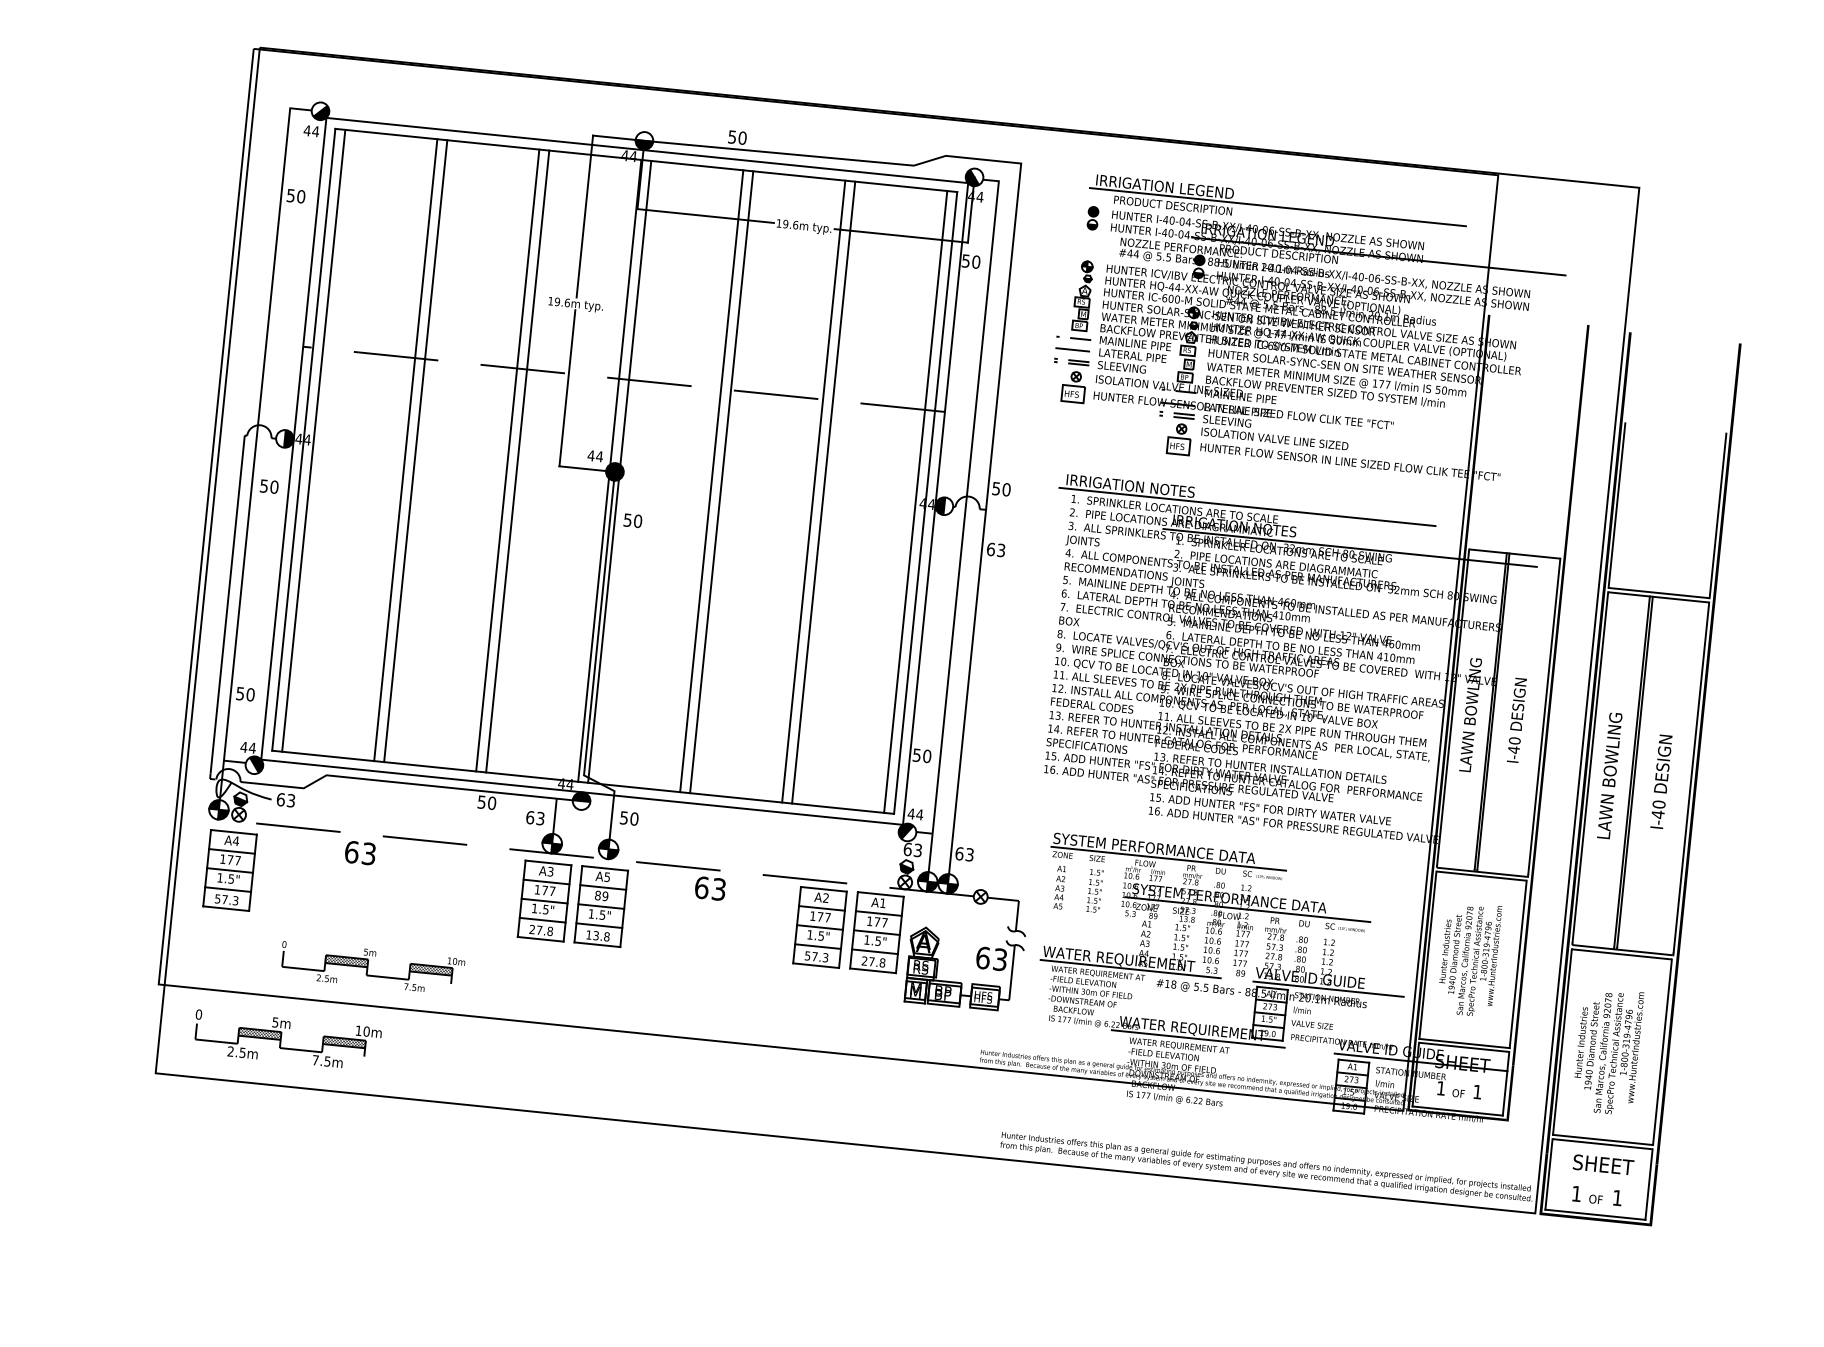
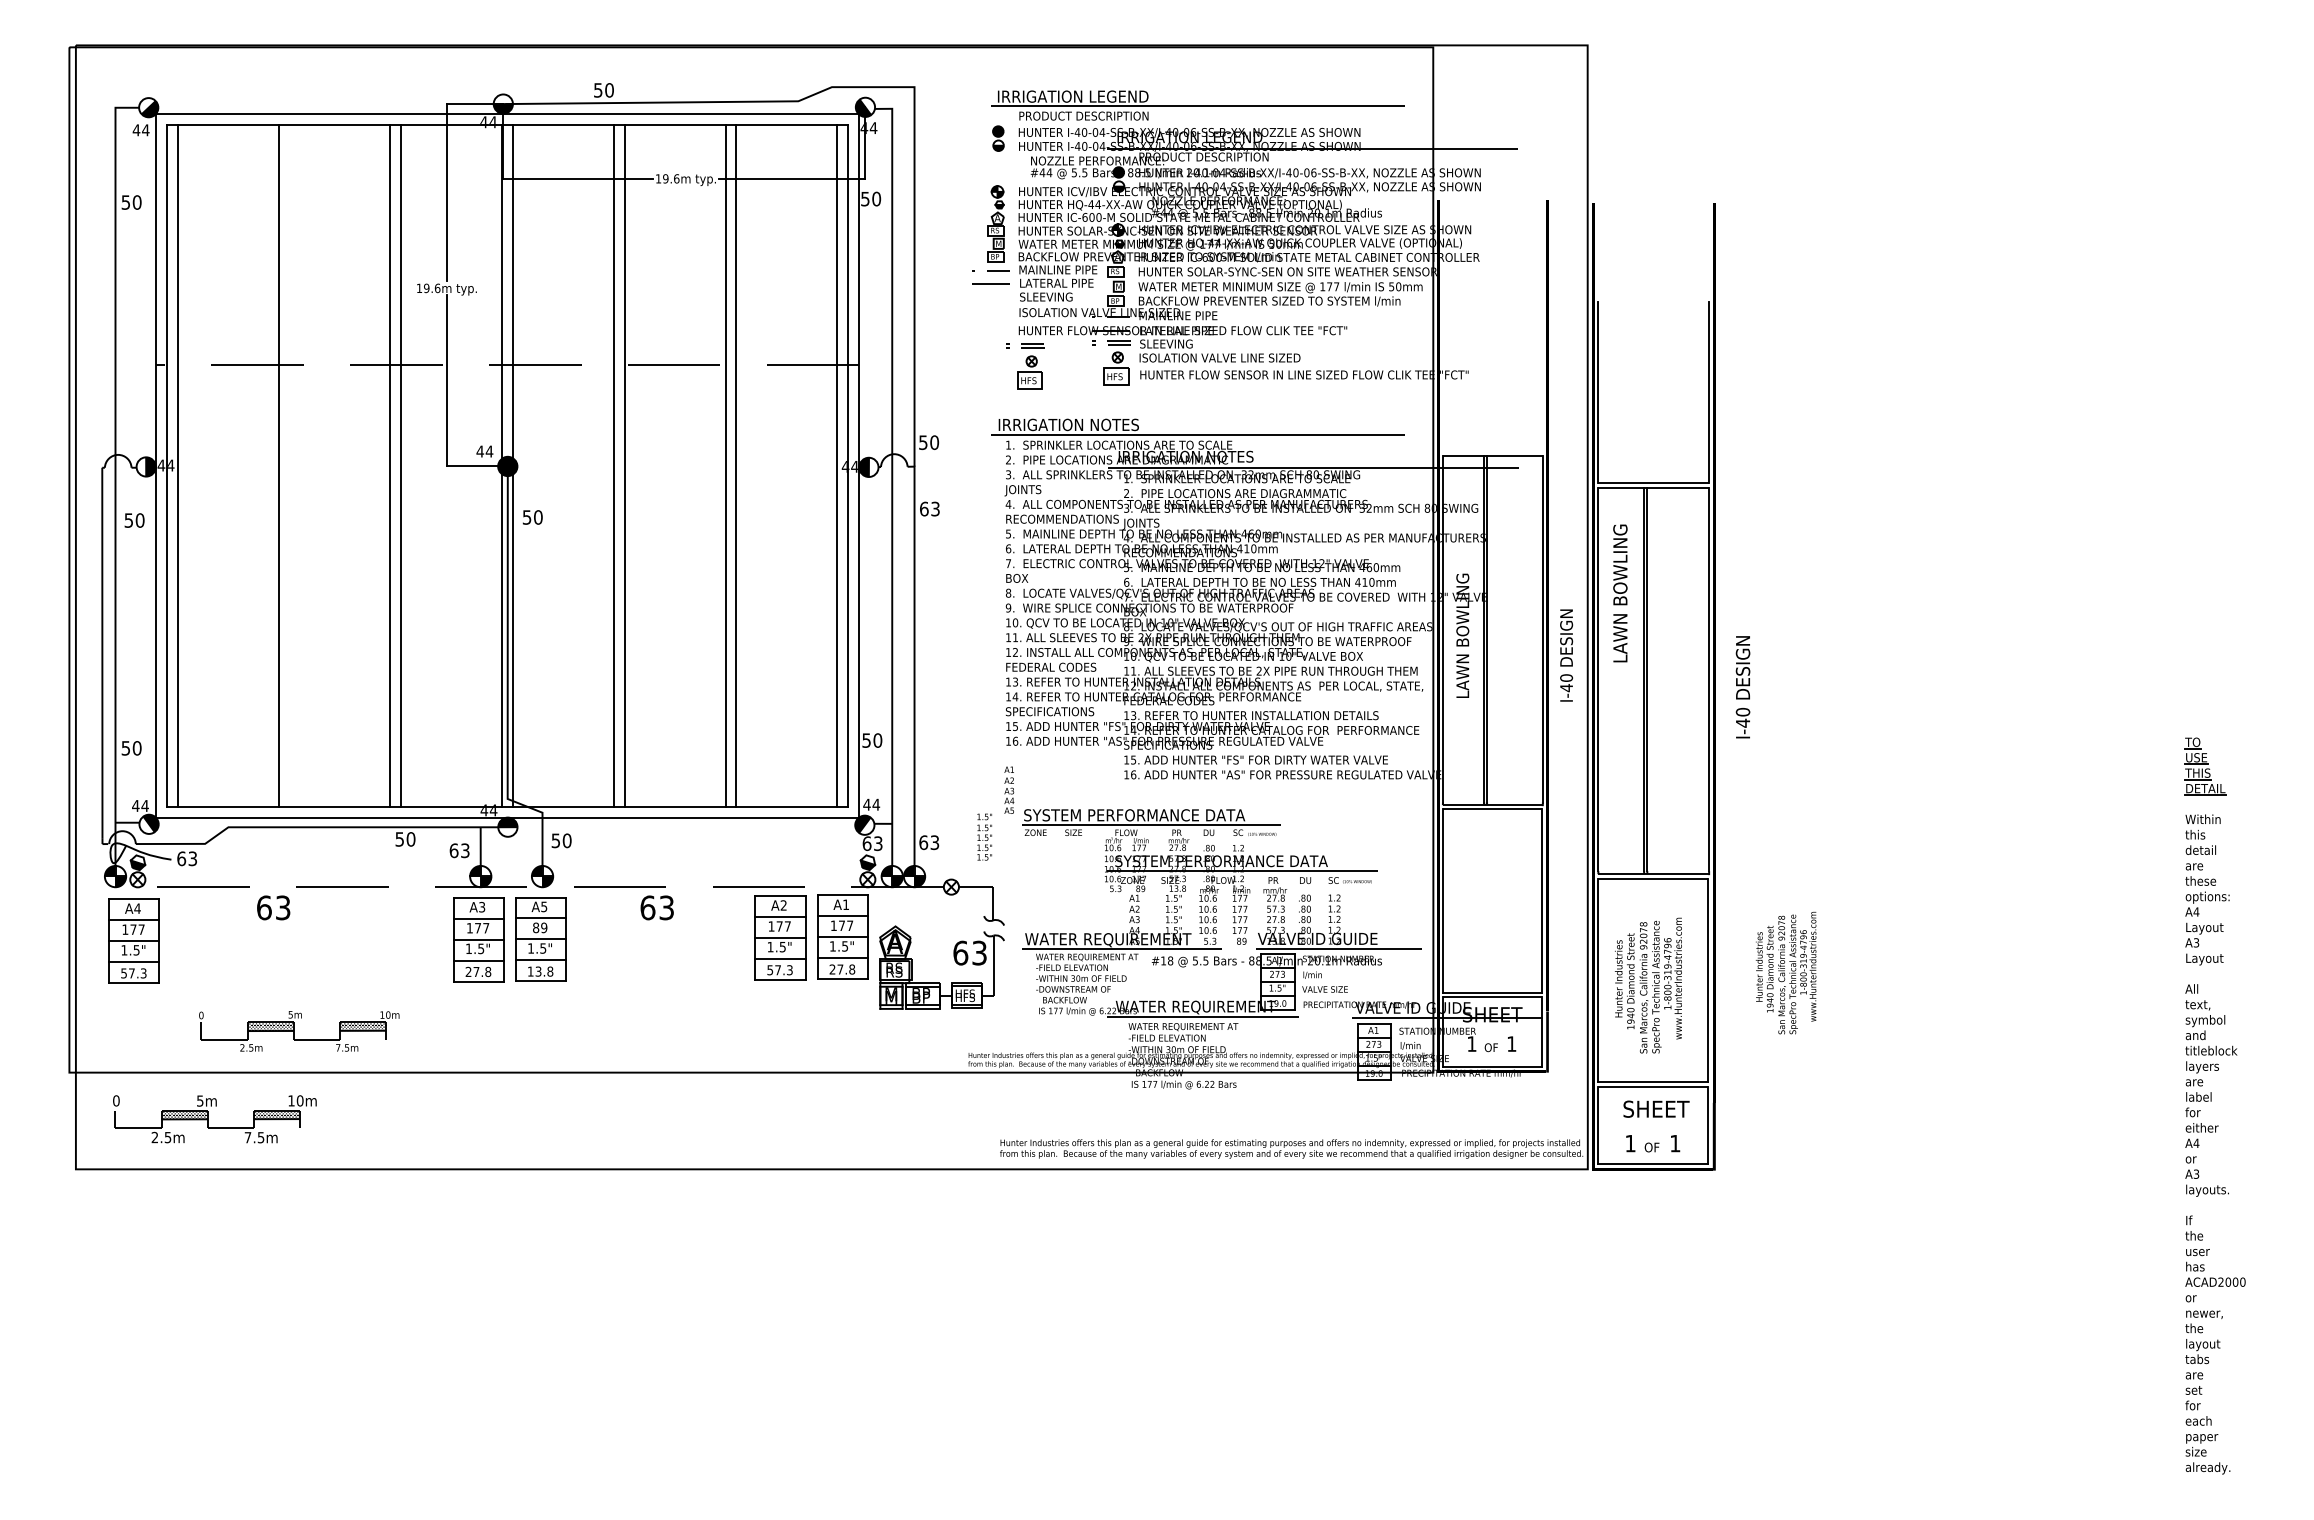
part: (1070, 380) -> (1025, 366), moved
line: (415, 450) -> (289, 465), removed
text: (1516, 720) -> (1566, 655), moved
text: (1609, 775) -> (1620, 593), moved
text: (1660, 781) -> (1742, 687), moved
text: (1060, 886) -> (1009, 789), moved
text: (1094, 890) -> (984, 836), moved
text: (1468, 959) -> (1785, 973), moved

